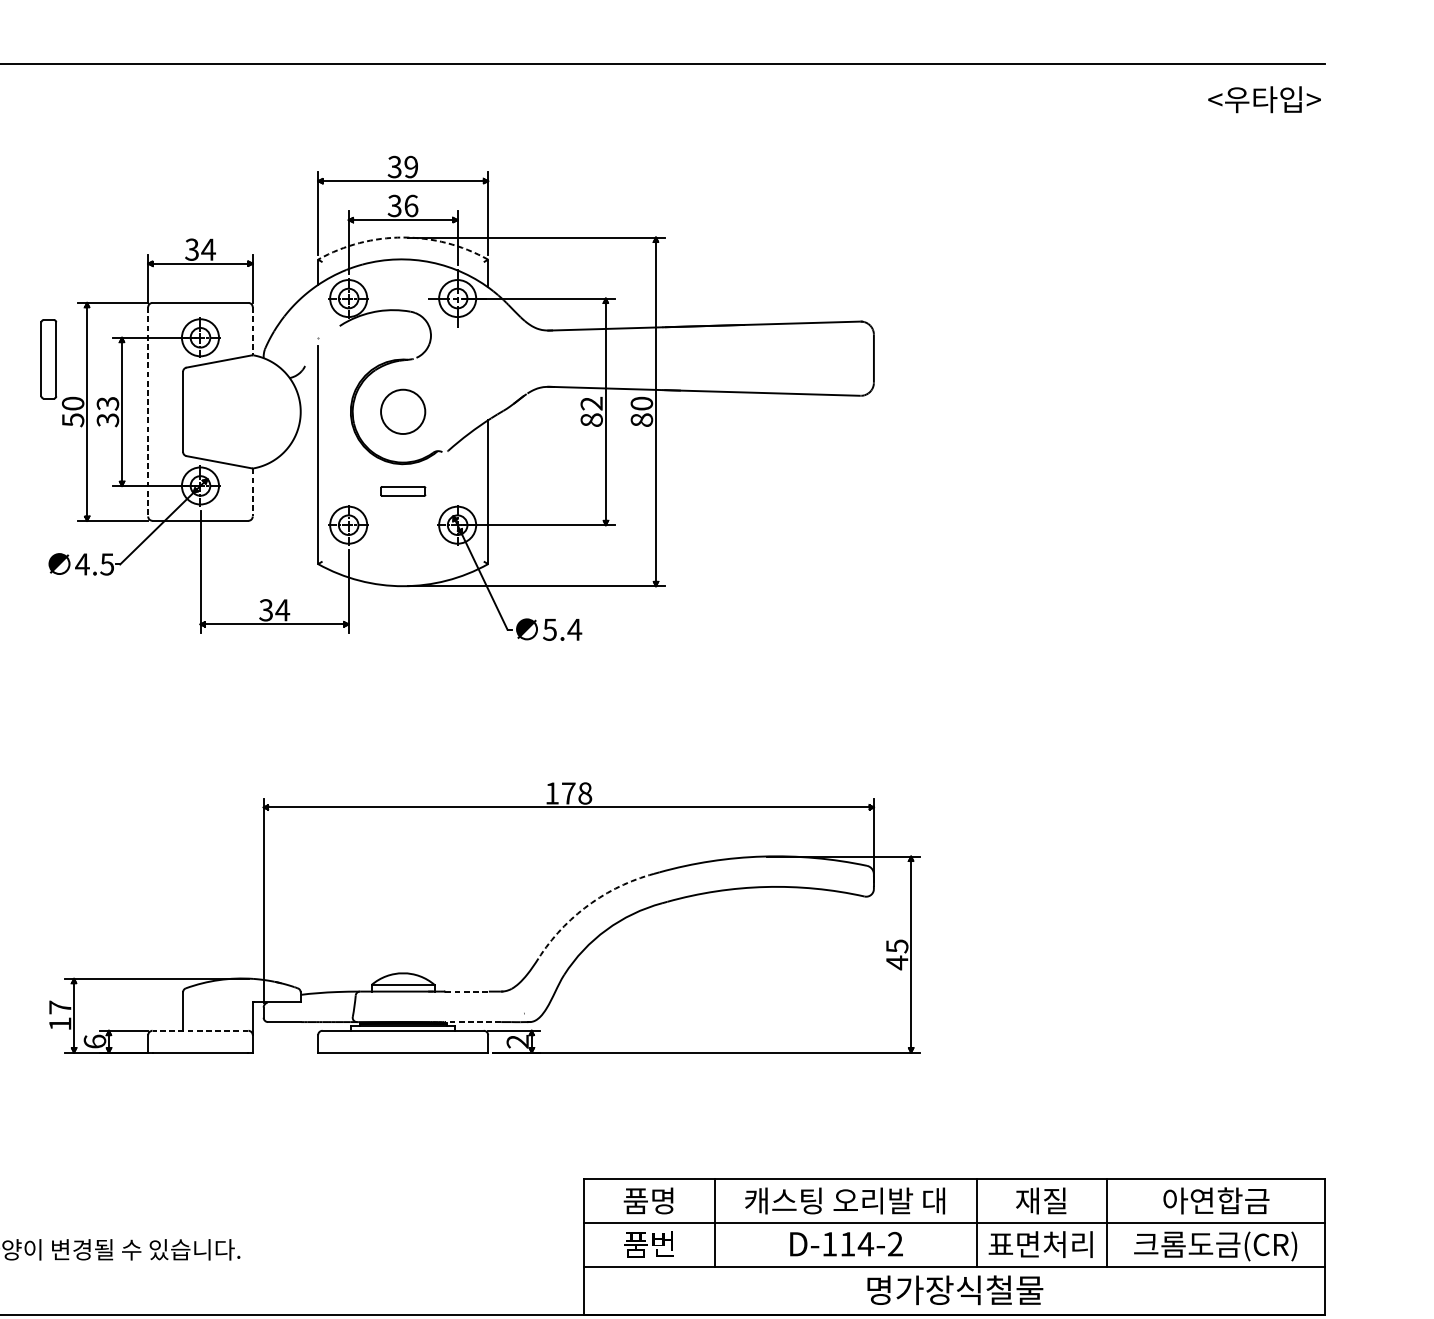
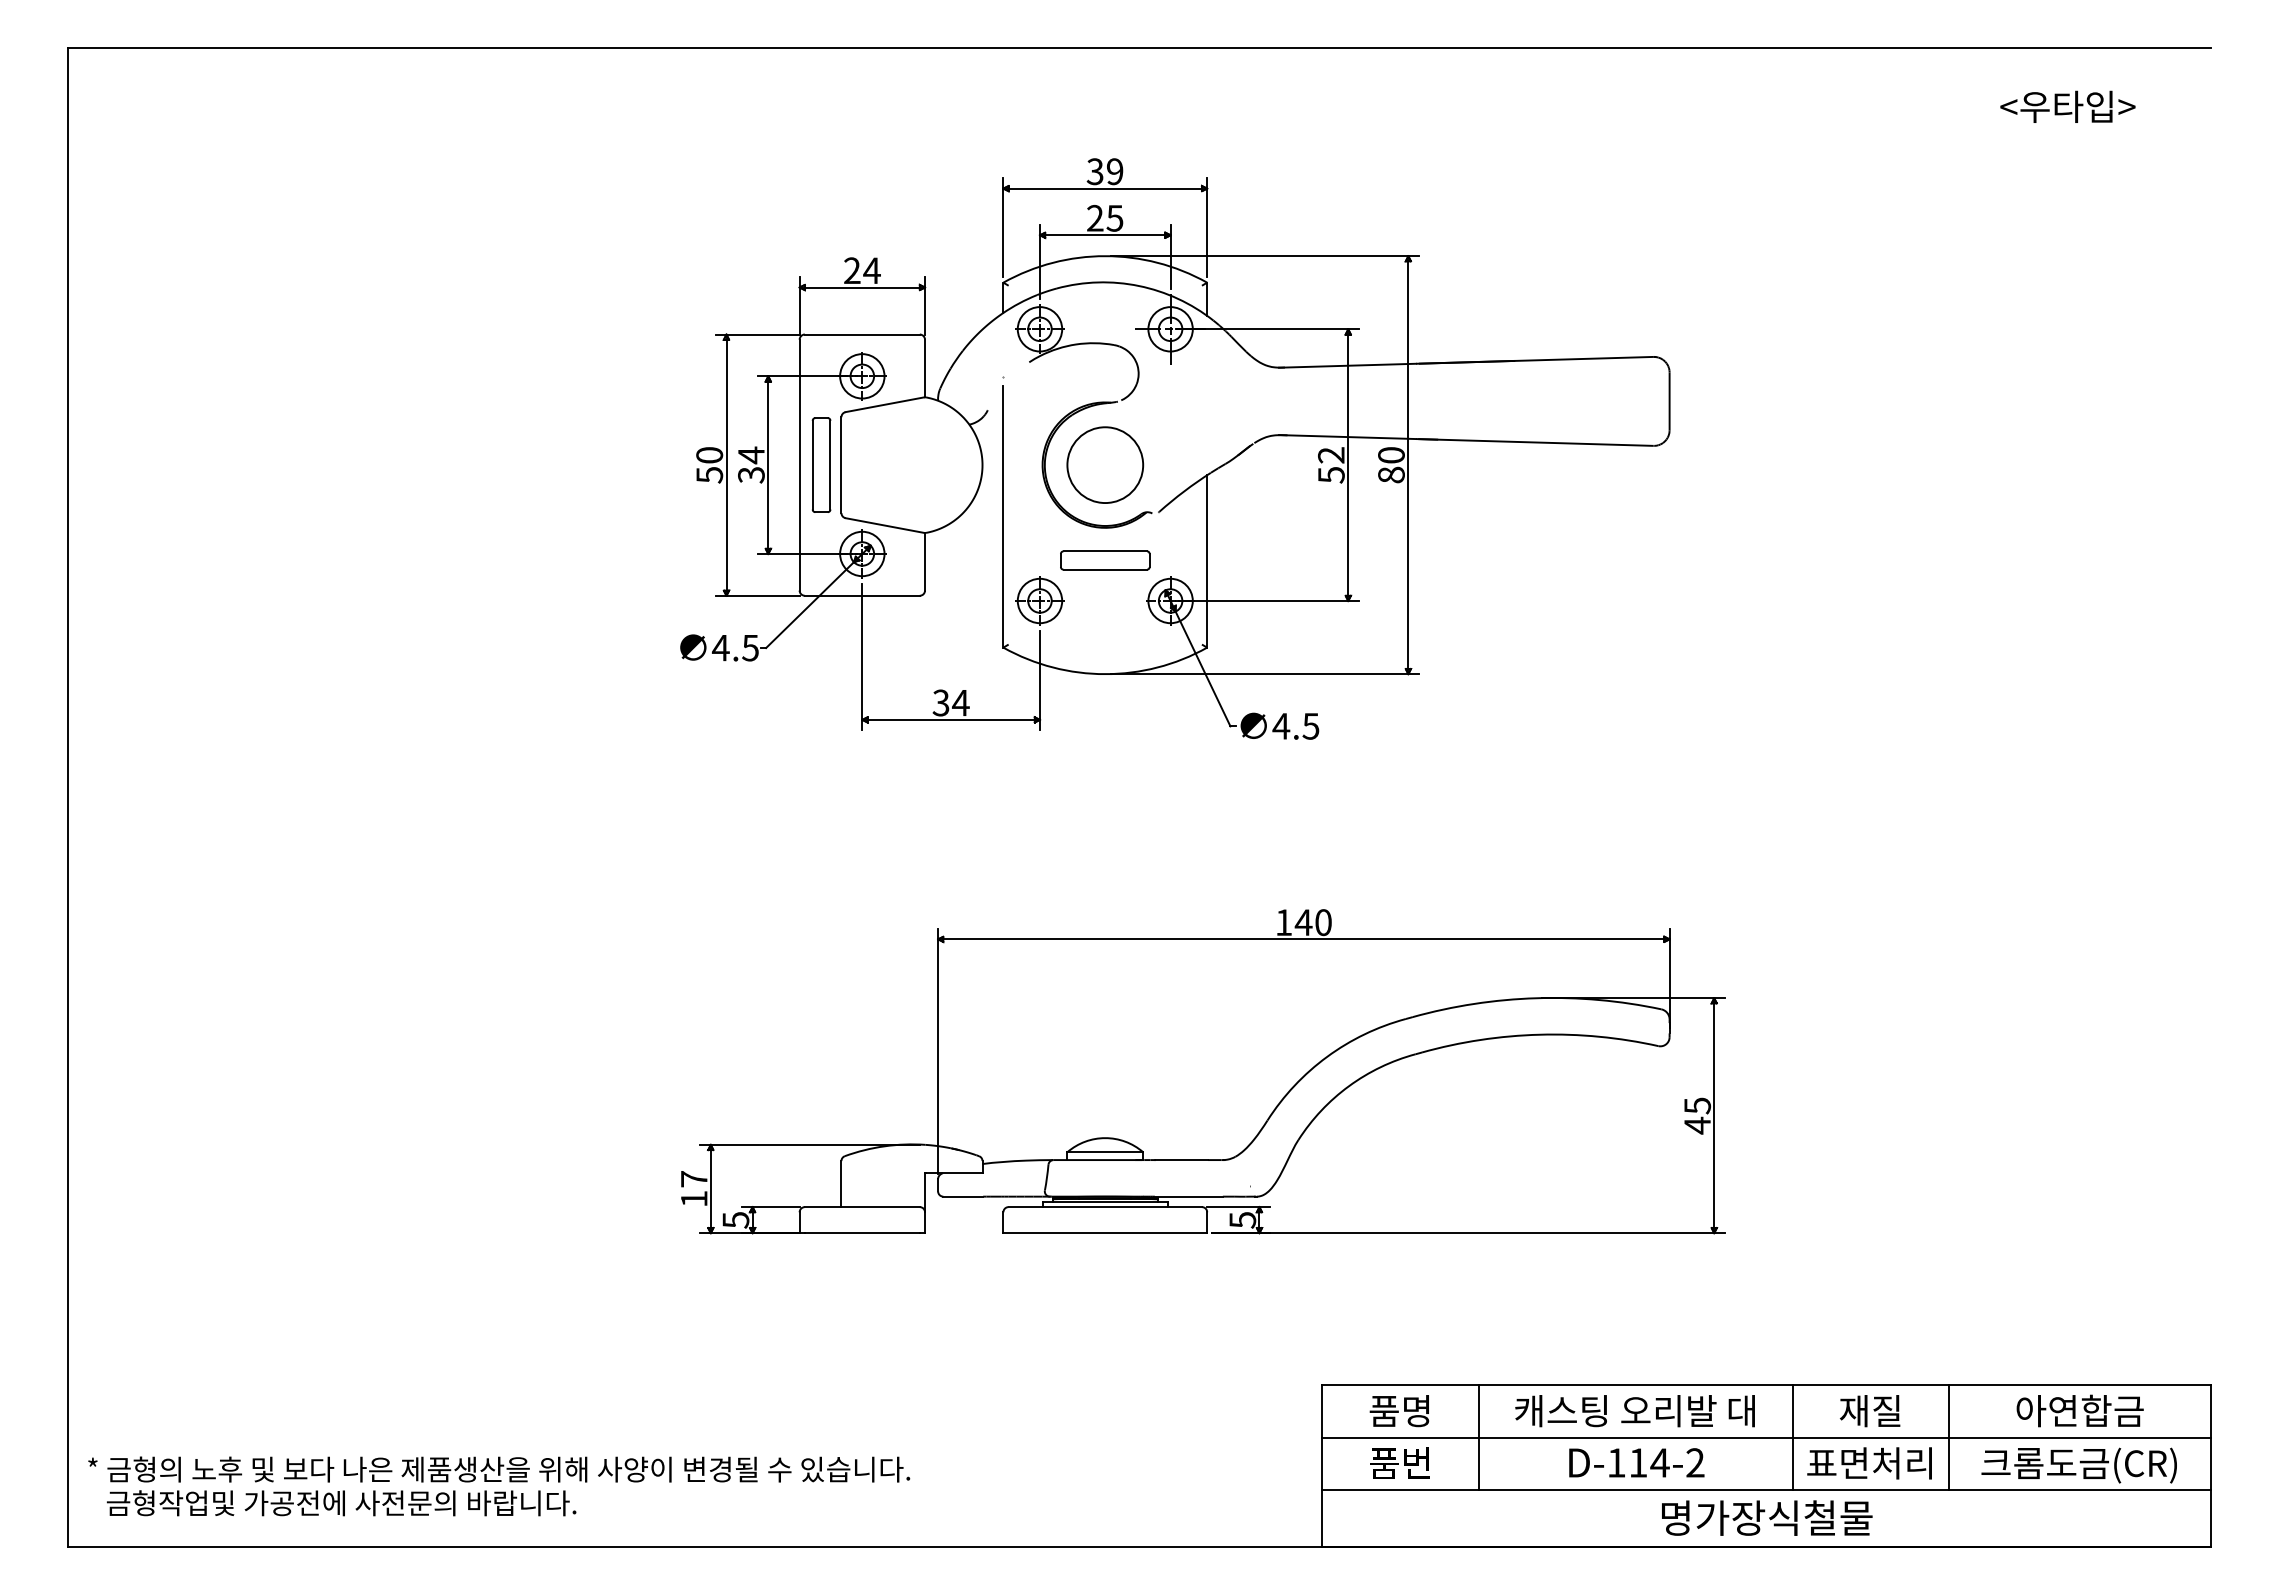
text: (1264, 99) -> (2067, 106), moved
text: (402, 205) -> (1104, 217), 36 -> 25
arc: (403, 237) -> (1105, 256), dashed -> solid
text: (191, 249) -> (851, 270), 34 -> 24
line: (253, 331) -> (925, 368), dashed -> solid
part: (48, 358) -> (821, 464), moved
text: (108, 403) -> (751, 455), 33 -> 34
line: (148, 412) -> (799, 465), dashed -> solid
circle: (403, 412) -> (1105, 465), size x1.43
text: (591, 419) -> (1331, 474), 82 -> 52
part: (403, 491) -> (1105, 560), size x1.67
line: (253, 492) -> (925, 561), dashed -> solid
text: (561, 629) -> (1295, 726), 5.4 -> 4.5
text: (576, 793) -> (1312, 922), 178 -> 140
arc: (588, 905) -> (1327, 1056), dashed -> solid
line: (467, 991) -> (1182, 1160), dashed -> solid
line: (472, 1021) -> (1188, 1196), dashed -> solid
line: (199, 1031) -> (861, 1207), dashed -> solid
text: (94, 1041) -> (735, 1219), 6 -> 5
text: (517, 1041) -> (1242, 1220), 2 -> 5

